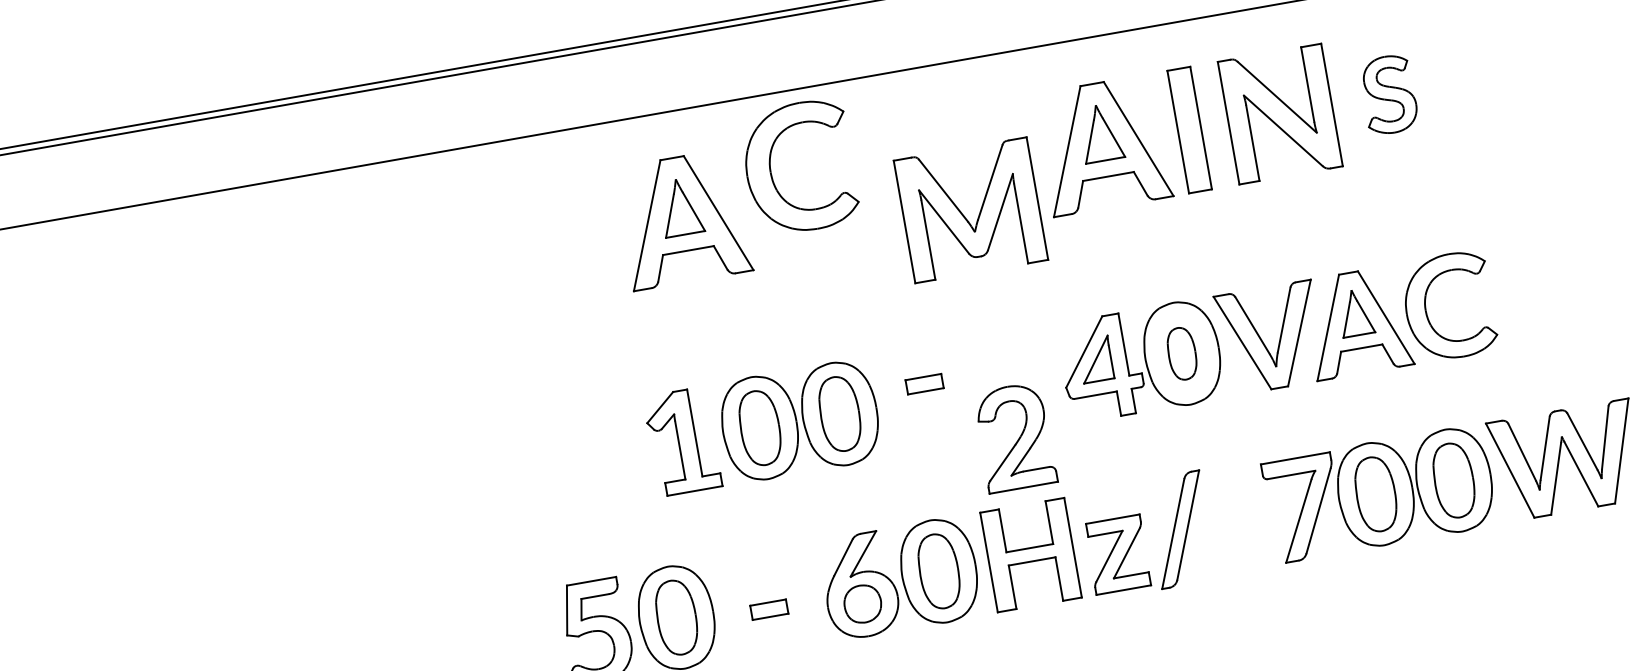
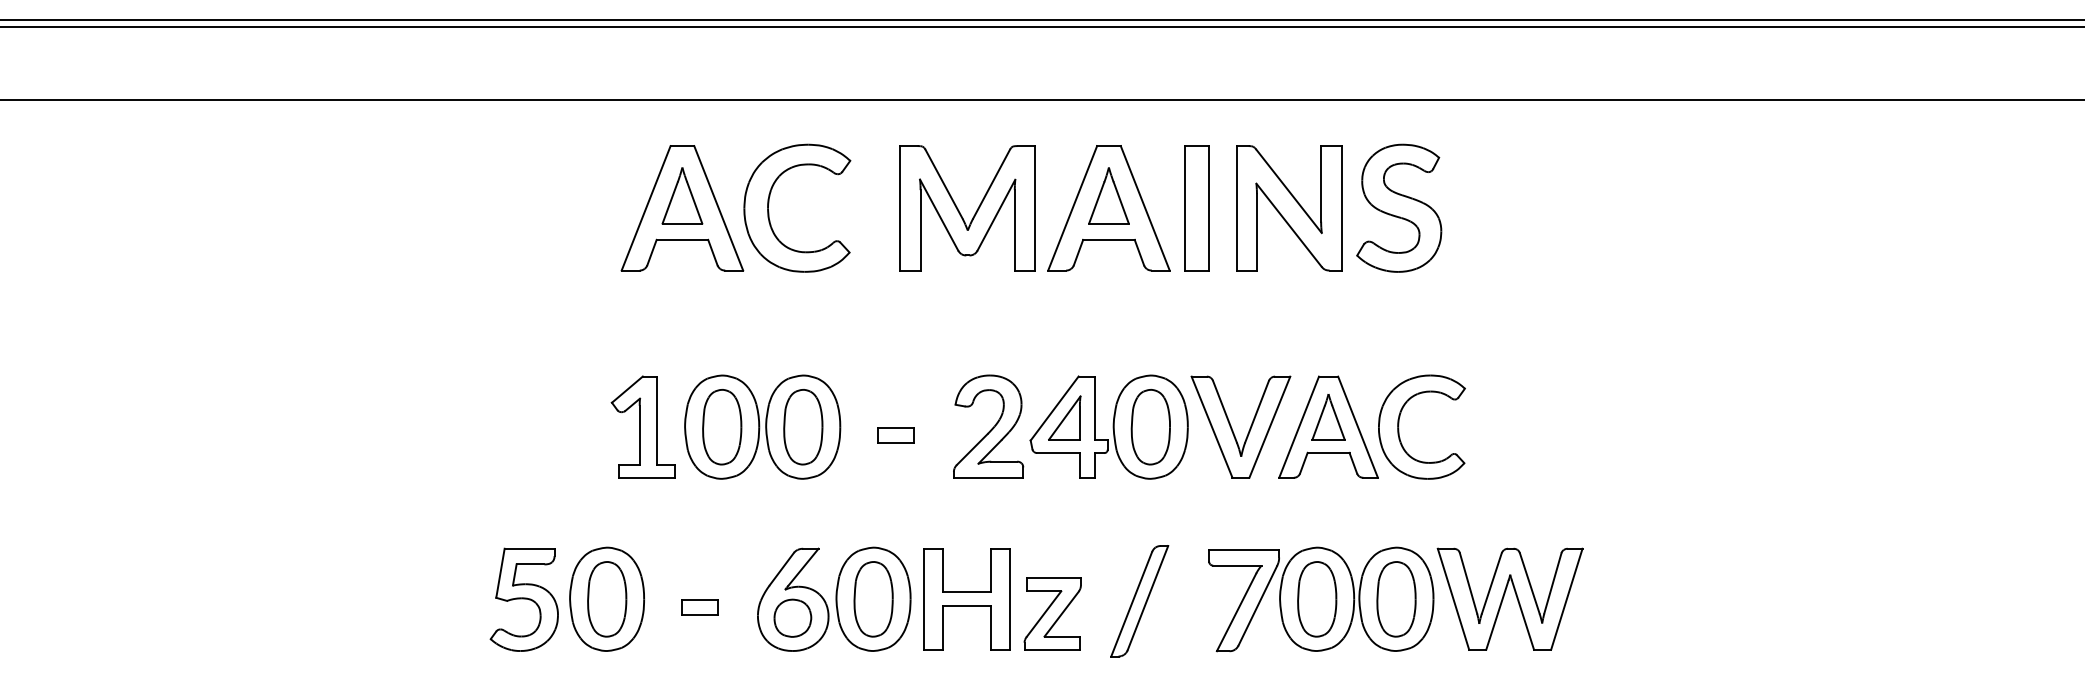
part: (1388, 94) -> (1399, 207), size x1.67
part: (771, 167) -> (769, 203), moved
part: (964, 215) -> (960, 212), moved
part: (1181, 354) -> (1150, 427), size x1.43
part: (924, 384) -> (895, 435), moved
part: (1014, 437) -> (988, 426), moved
part: (1180, 529) -> (1139, 601), moved

